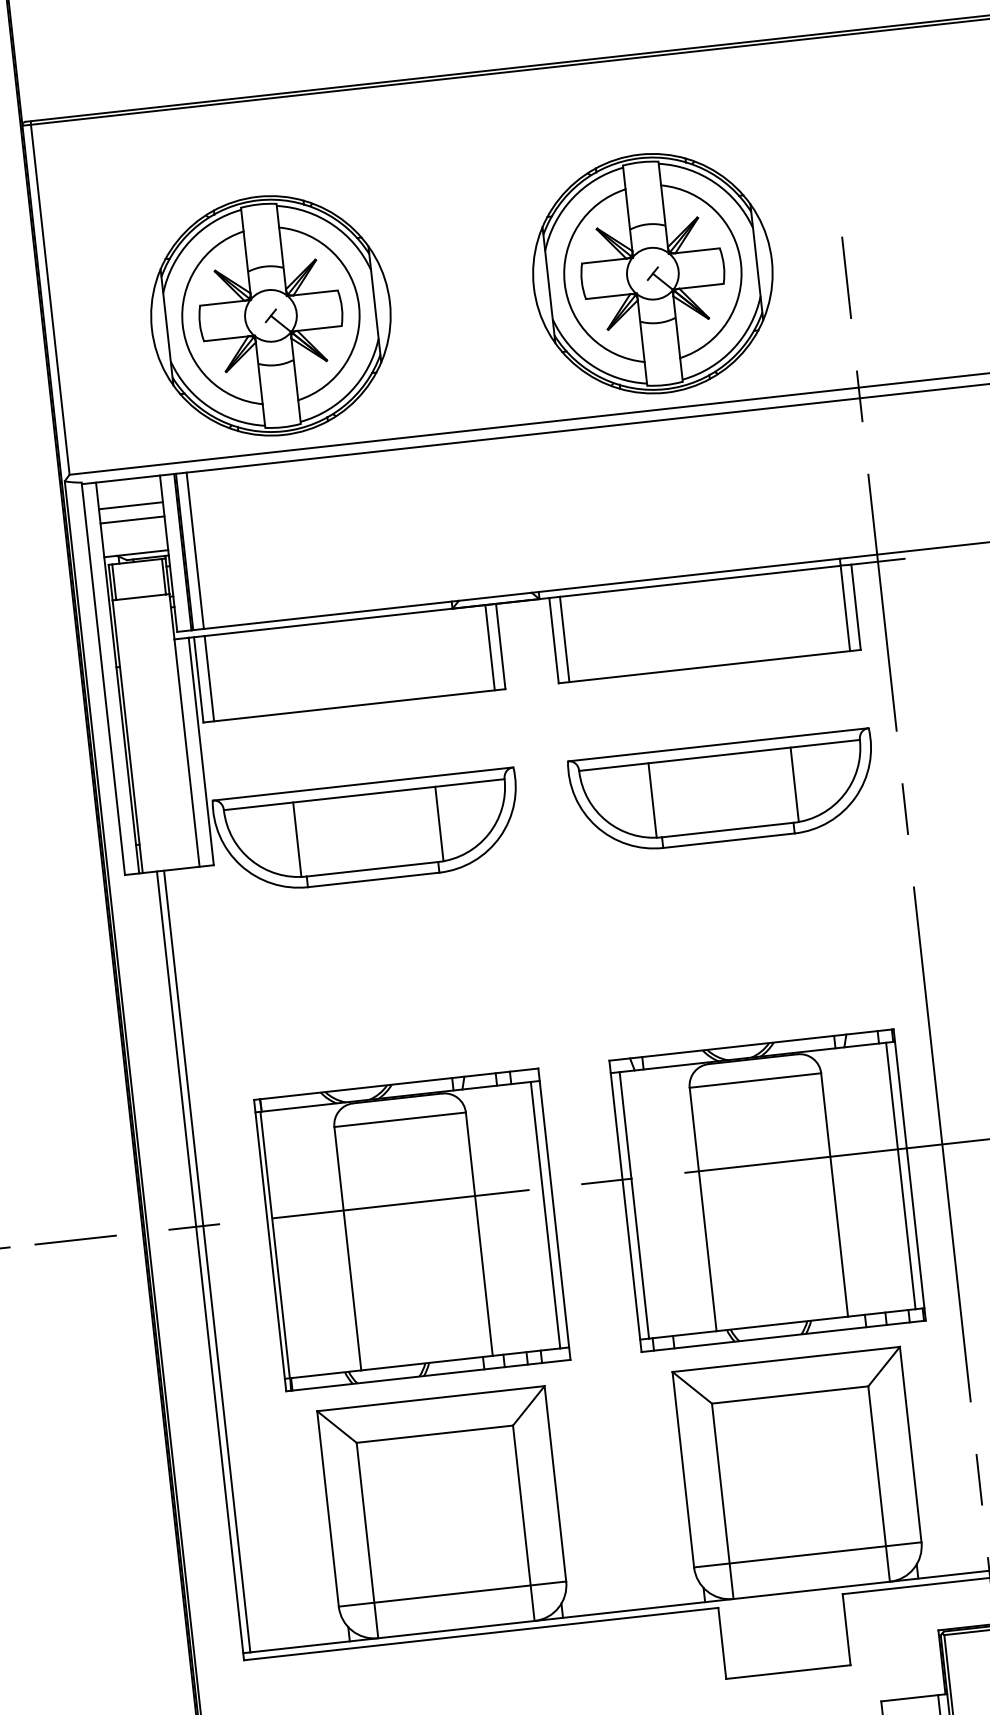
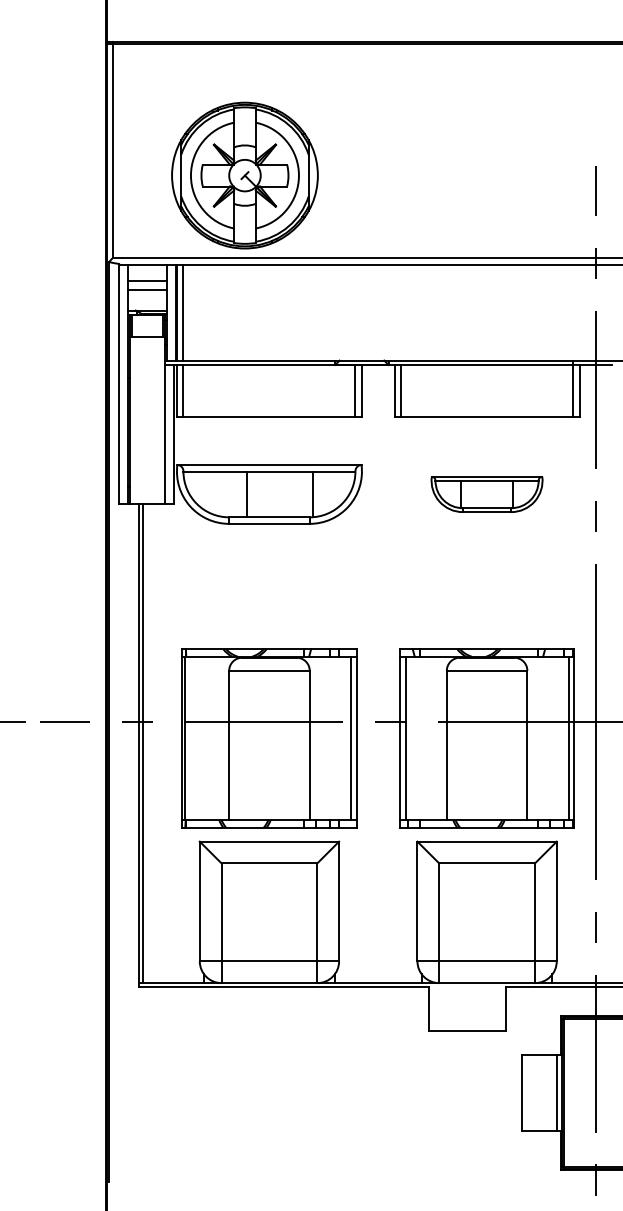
part: (652, 273) -> (478, 175), removed
part: (722, 792) -> (486, 494), size x0.6
line: (296, 839) -> (246, 494), moved

